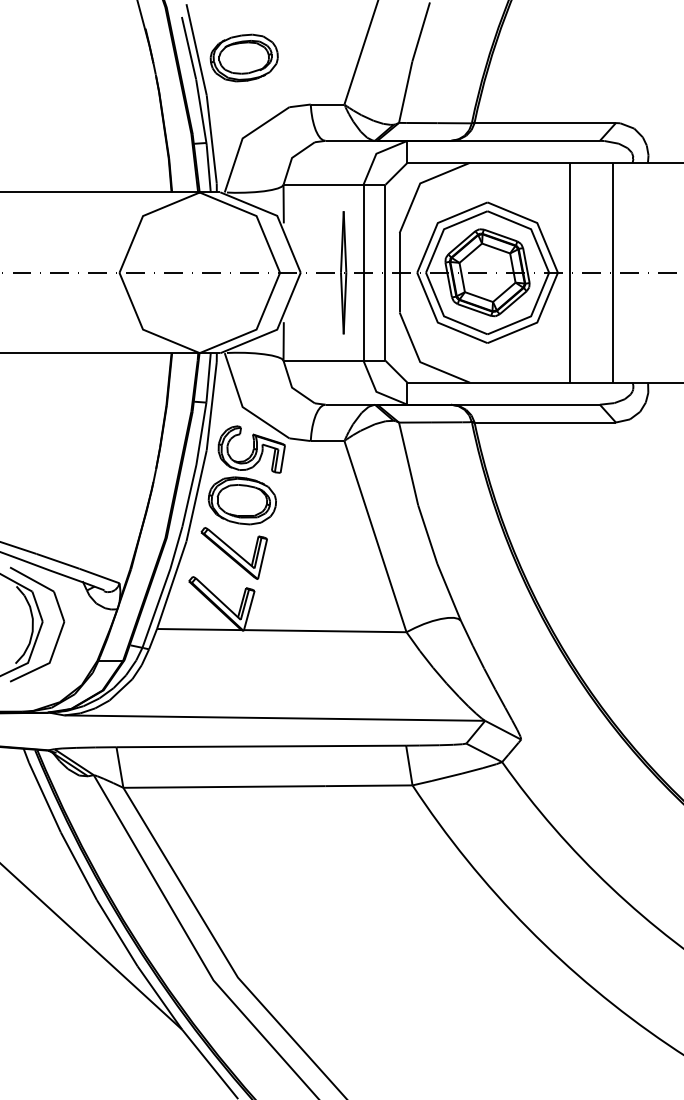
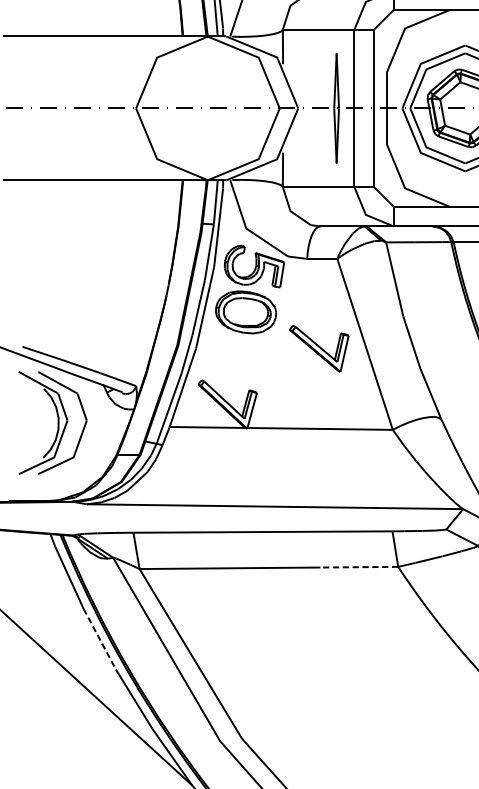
part: (233, 553) -> (318, 348), moved
line: (368, 785) -> (358, 566), solid -> dashed
line: (79, 866) -> (100, 639), solid -> dashed

